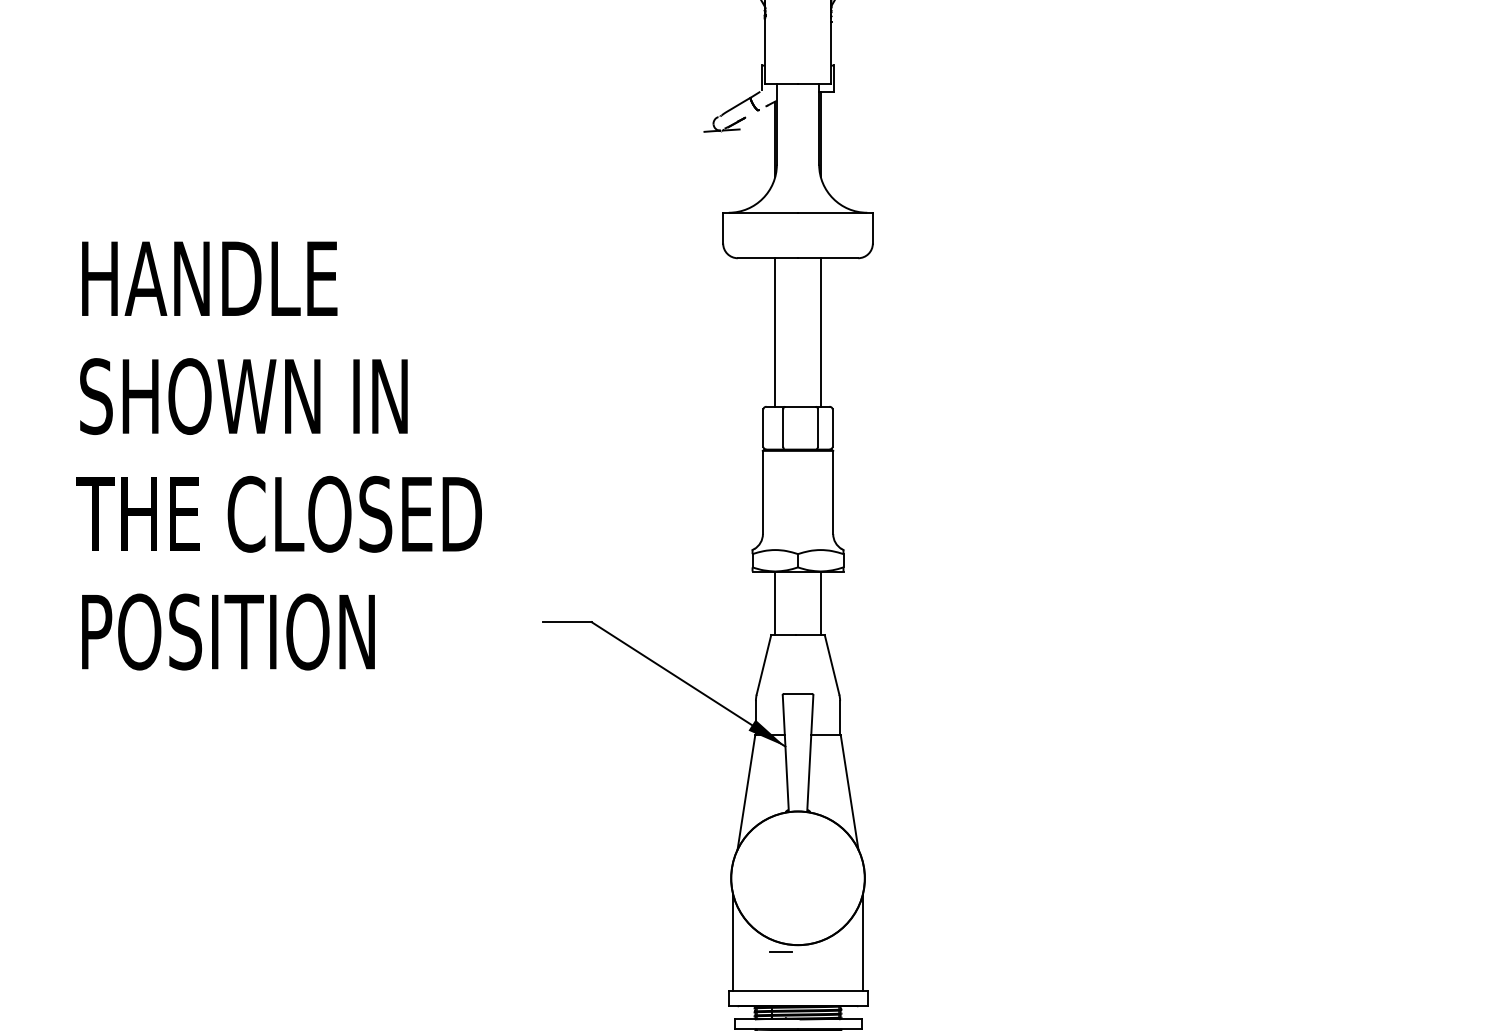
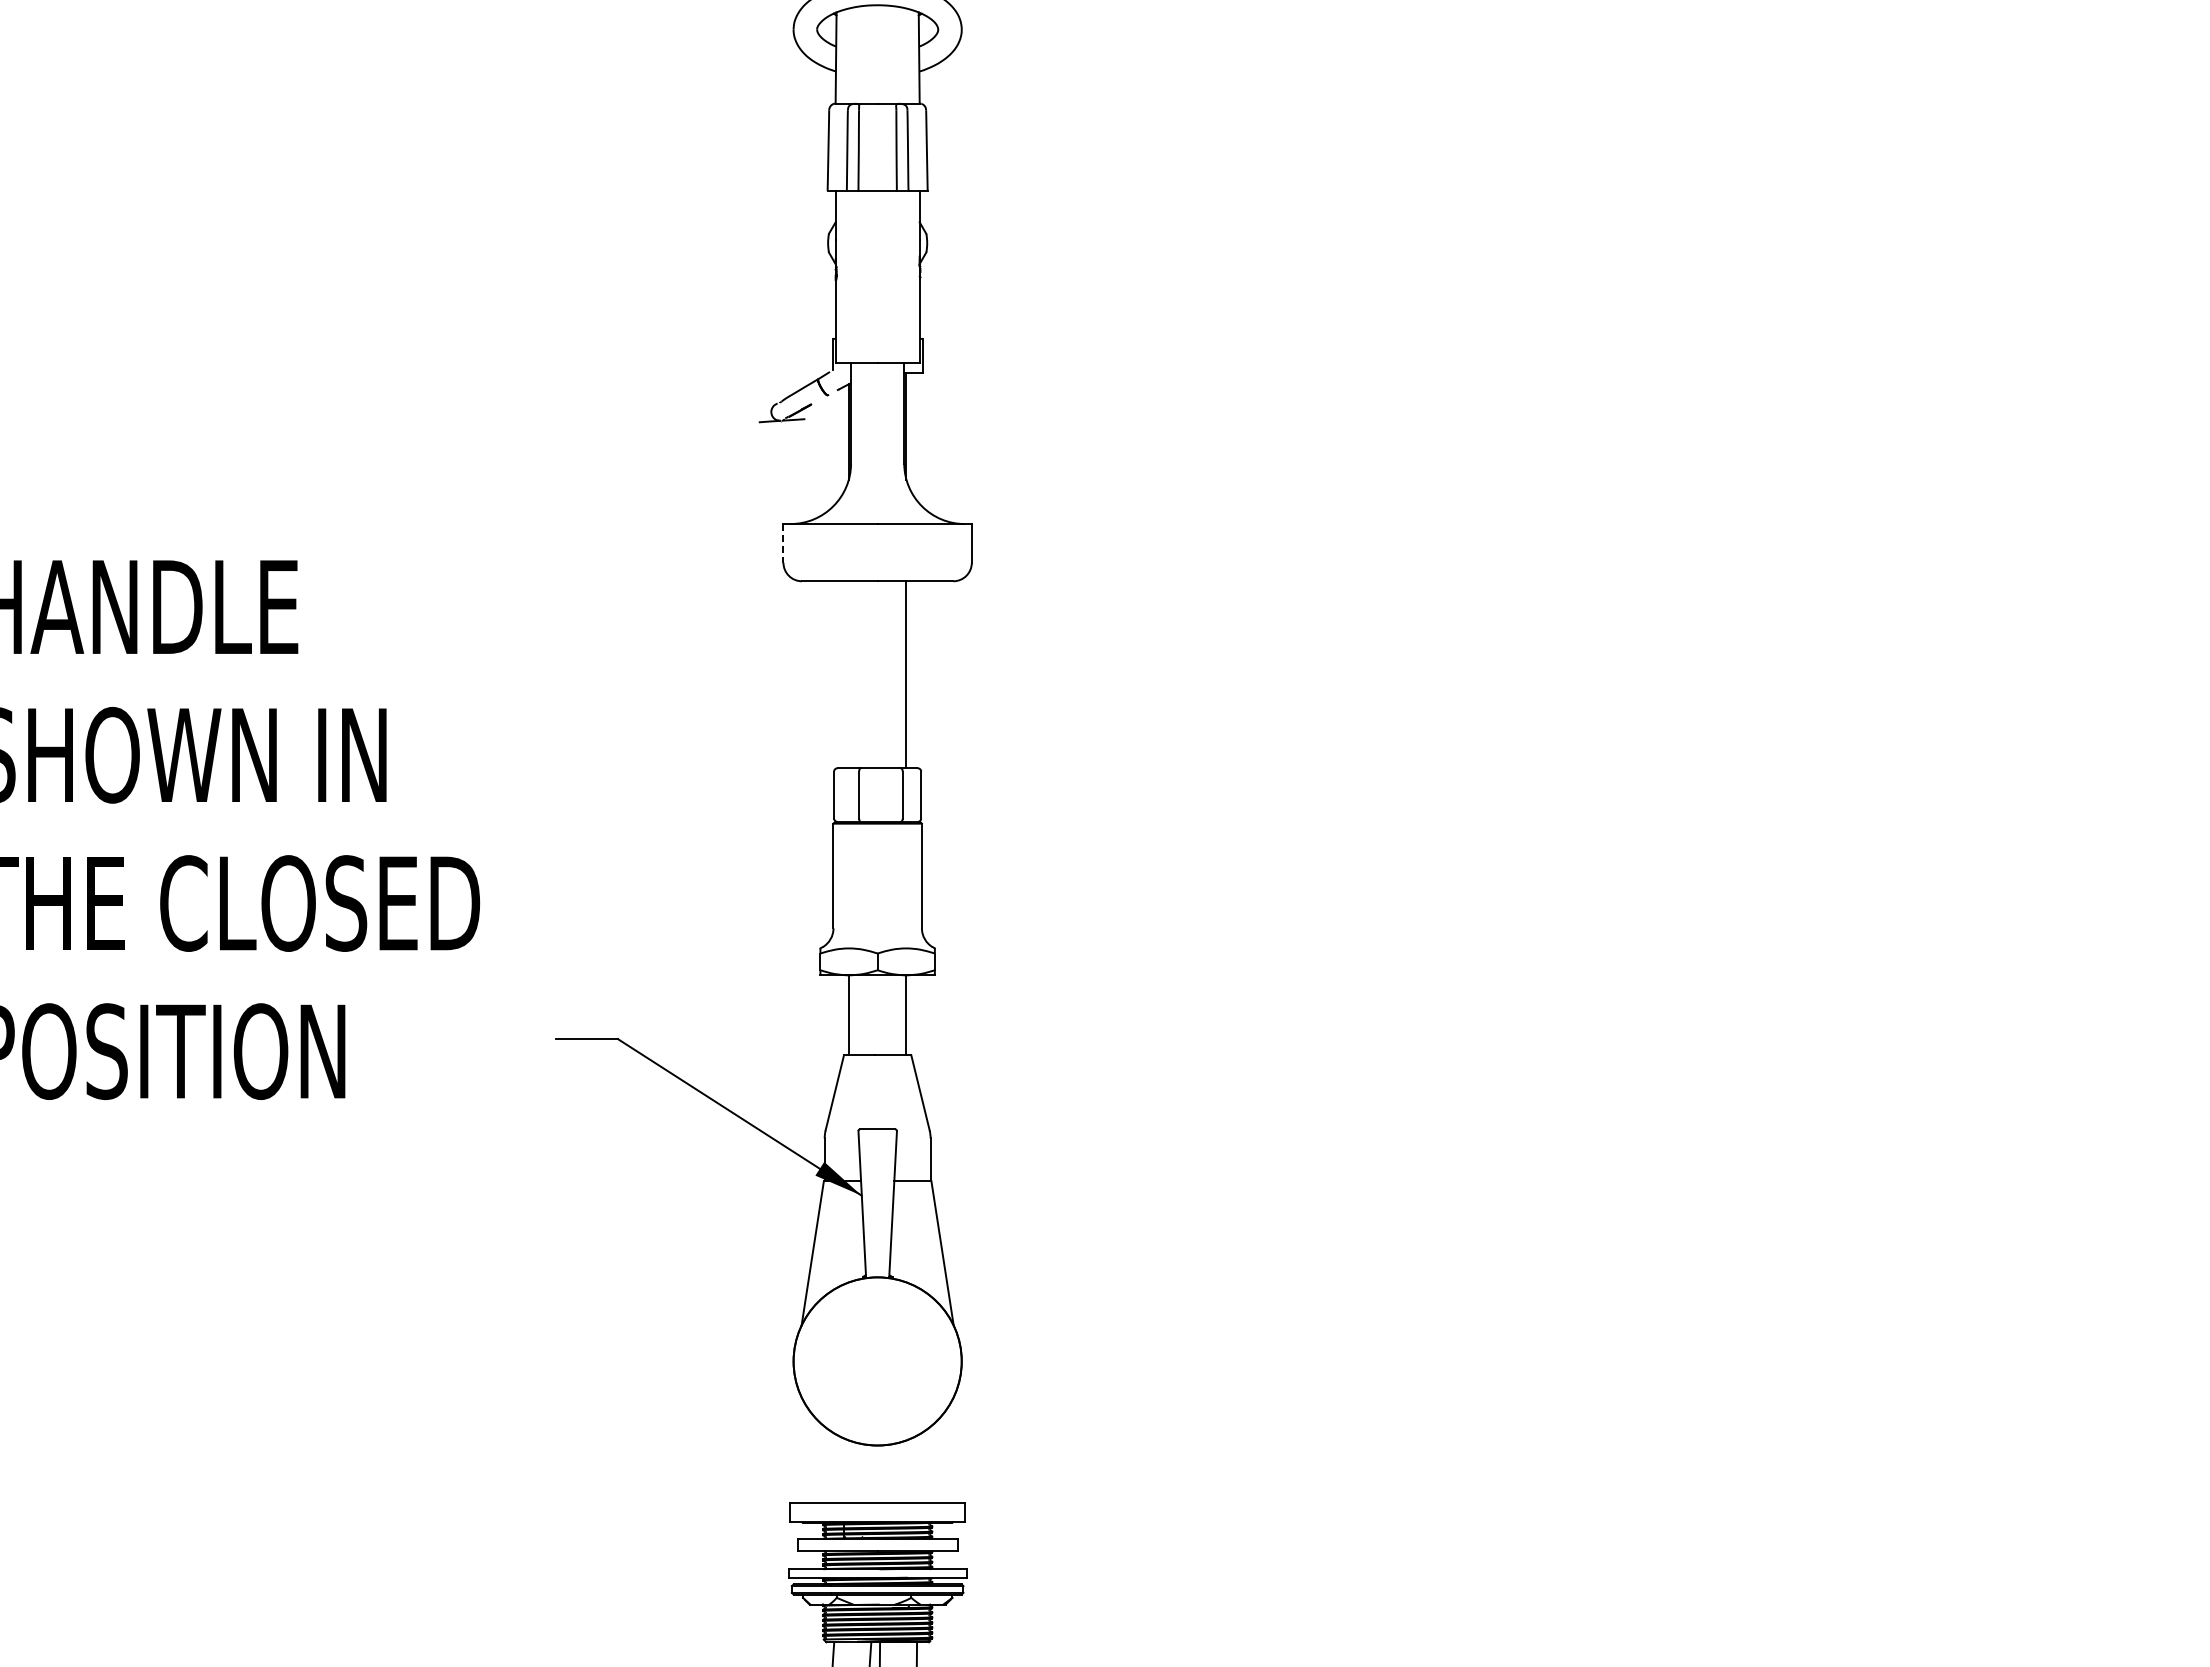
line: (723, 228) -> (783, 543), solid -> dashed
line: (774, 332) -> (848, 674), removed
line: (733, 941) -> (796, 1441), removed
line: (863, 941) -> (959, 1441), removed
line: (781, 951) -> (856, 1453), removed

